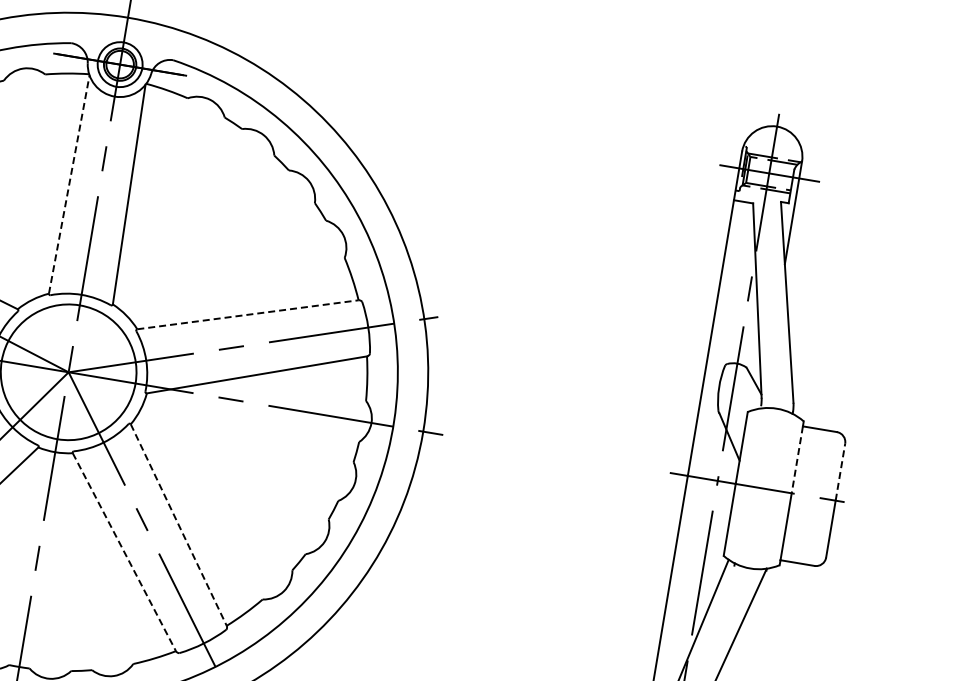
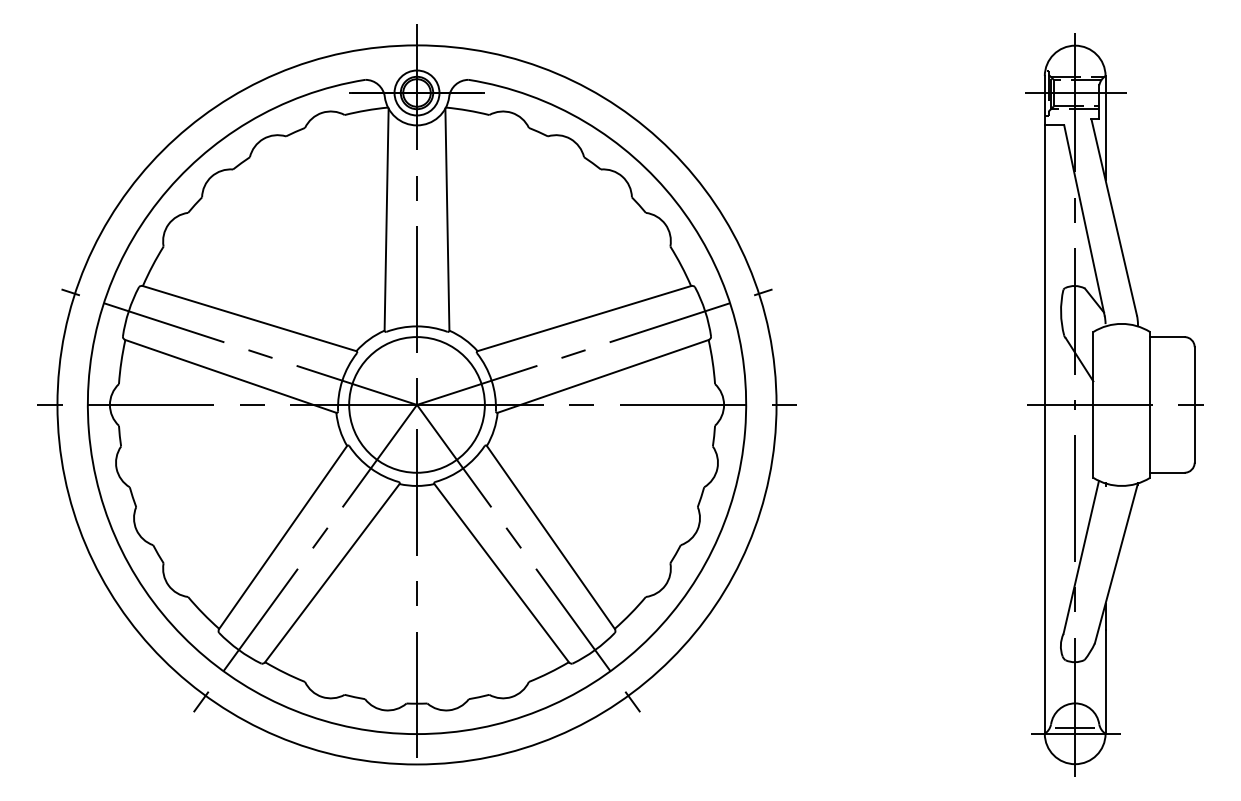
line: (69, 184) -> (386, 219), dashed -> solid
line: (248, 314) -> (584, 318), dashed -> solid
line: (797, 460) -> (1150, 371), dashed -> solid
line: (840, 472) -> (1194, 376), dashed -> solid
line: (178, 525) -> (550, 537), dashed -> solid
line: (124, 552) -> (501, 573), dashed -> solid

